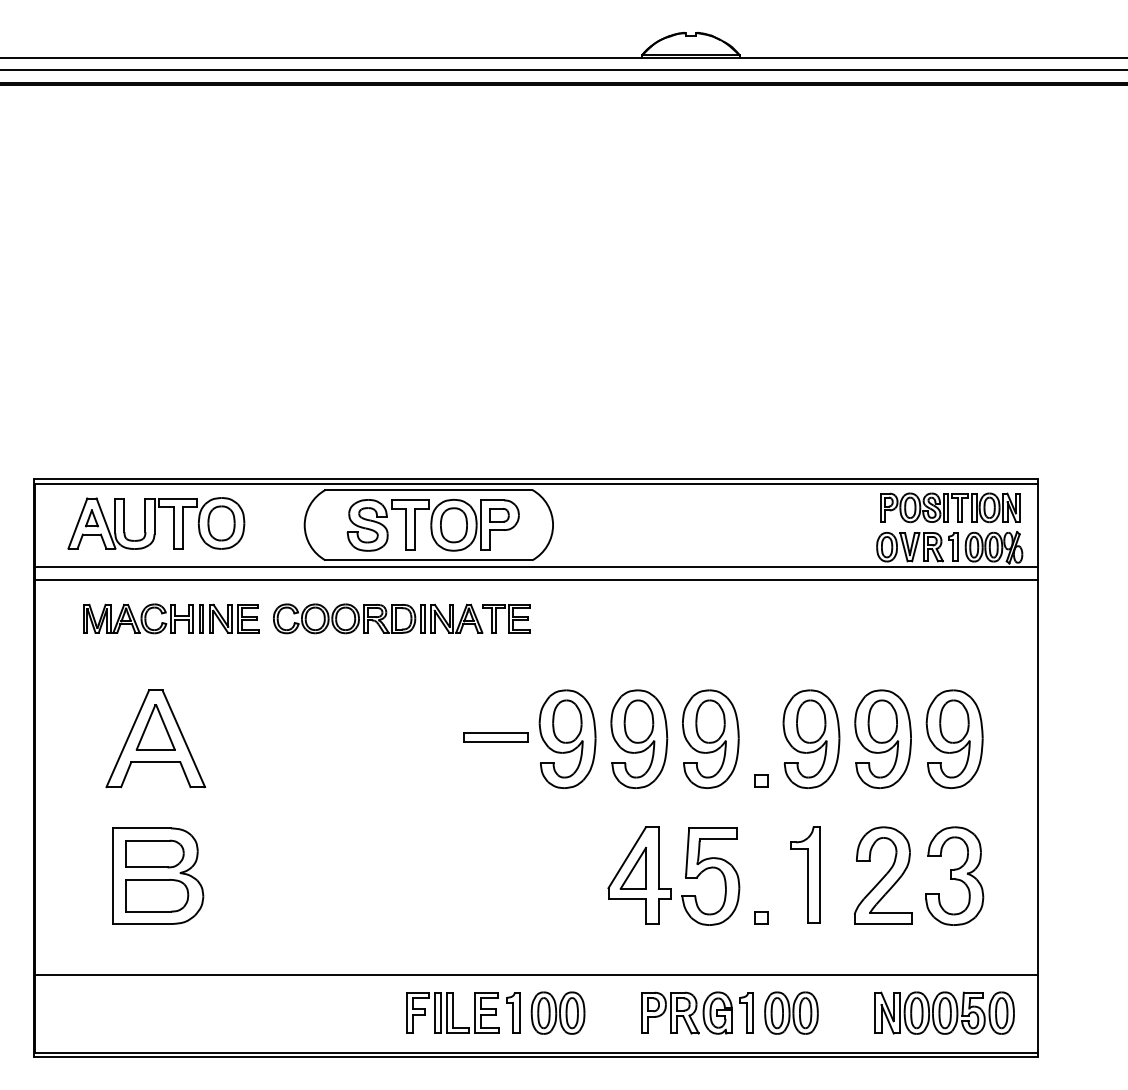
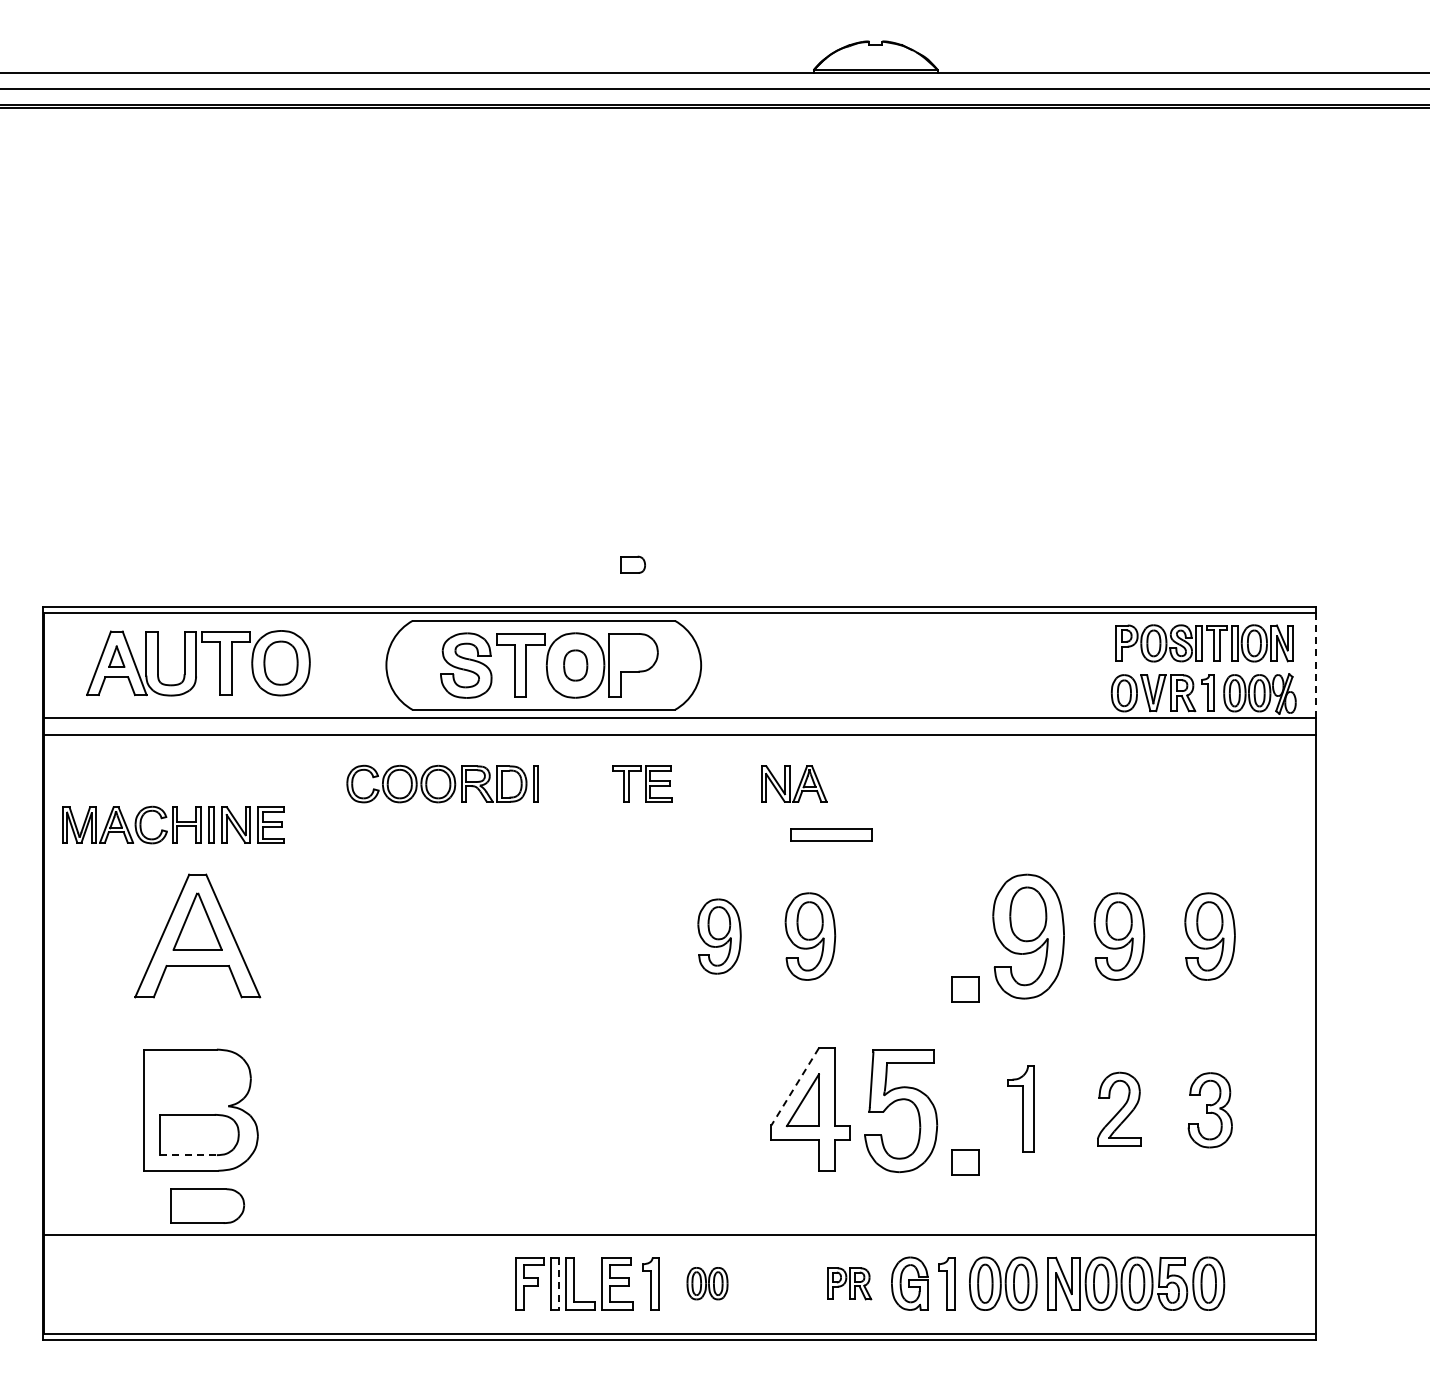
part: (498, 515) -> (632, 564), moved
part: (453, 525) -> (575, 665), size x0.7
line: (1037, 525) -> (1315, 665), solid -> dashed
part: (171, 618) -> (173, 824), moved
part: (457, 618) -> (794, 783), moved
part: (495, 737) -> (831, 834), moved
part: (567, 739) -> (719, 936), size x0.6
part: (639, 739) -> (810, 936), size x0.7
part: (710, 739) -> (900, 936), removed
part: (883, 739) -> (1119, 936), size x0.7
part: (954, 739) -> (1209, 936), size x0.7
part: (760, 780) -> (964, 989), size x1.6
part: (154, 853) -> (207, 1205), moved
line: (626, 858) -> (794, 1087), solid -> dashed
part: (805, 874) -> (1020, 1108), size x0.7
part: (883, 875) -> (1119, 1109), size x0.6
part: (954, 876) -> (1210, 1110), size x0.6
line: (148, 911) -> (188, 1155), solid -> dashed
part: (760, 917) -> (964, 1162), size x1.6
line: (441, 1012) -> (559, 1283), solid -> dashed
part: (558, 1012) -> (707, 1283), size x0.6
part: (670, 1012) -> (849, 1283), size x0.6
part: (944, 1012) -> (1136, 1283), moved

